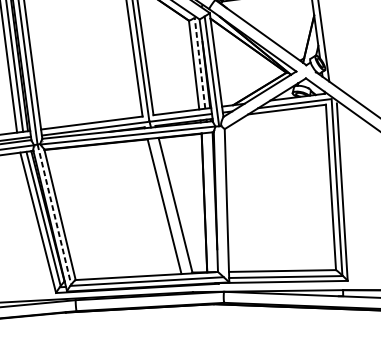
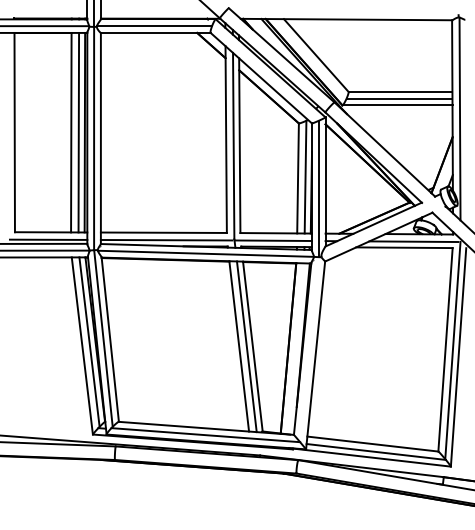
line: (199, 62) -> (305, 176), dashed -> solid
line: (170, 205) -> (246, 346), added
line: (54, 214) -> (103, 338), dashed -> solid

